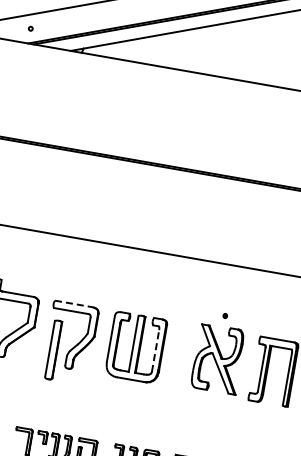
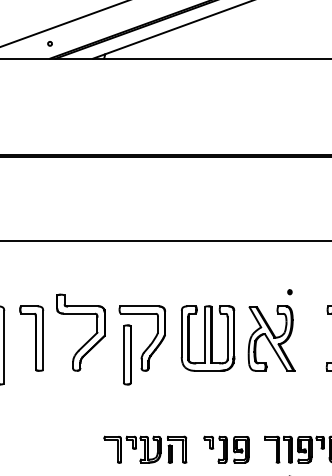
line: (74, 304) -> (140, 306), dashed -> solid
line: (155, 351) -> (227, 338), dashed -> solid
part: (218, 358) -> (271, 338), moved

